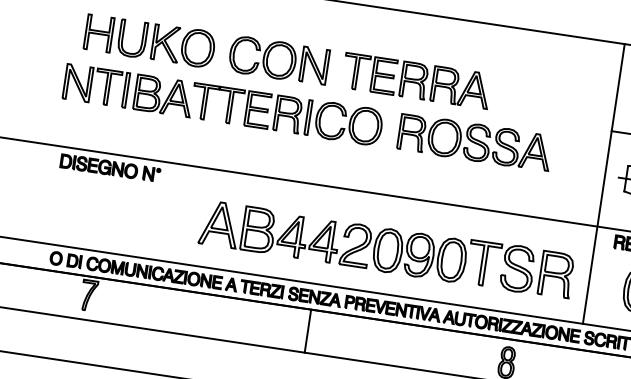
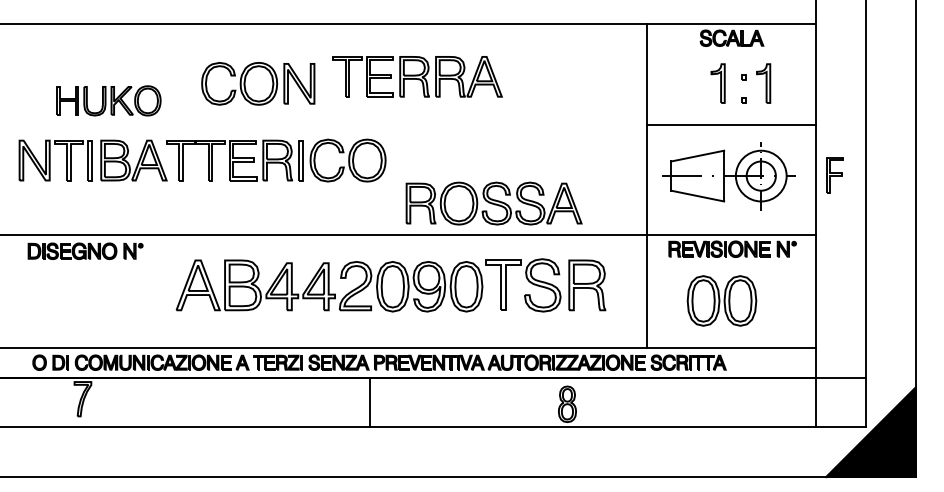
part: (149, 40) -> (108, 100), size x0.7
part: (279, 60) -> (258, 83), moved
part: (416, 80) -> (417, 76), moved
part: (474, 142) -> (493, 203), moved
part: (386, 249) -> (390, 285), moved
line: (307, 331) -> (369, 402), moved

